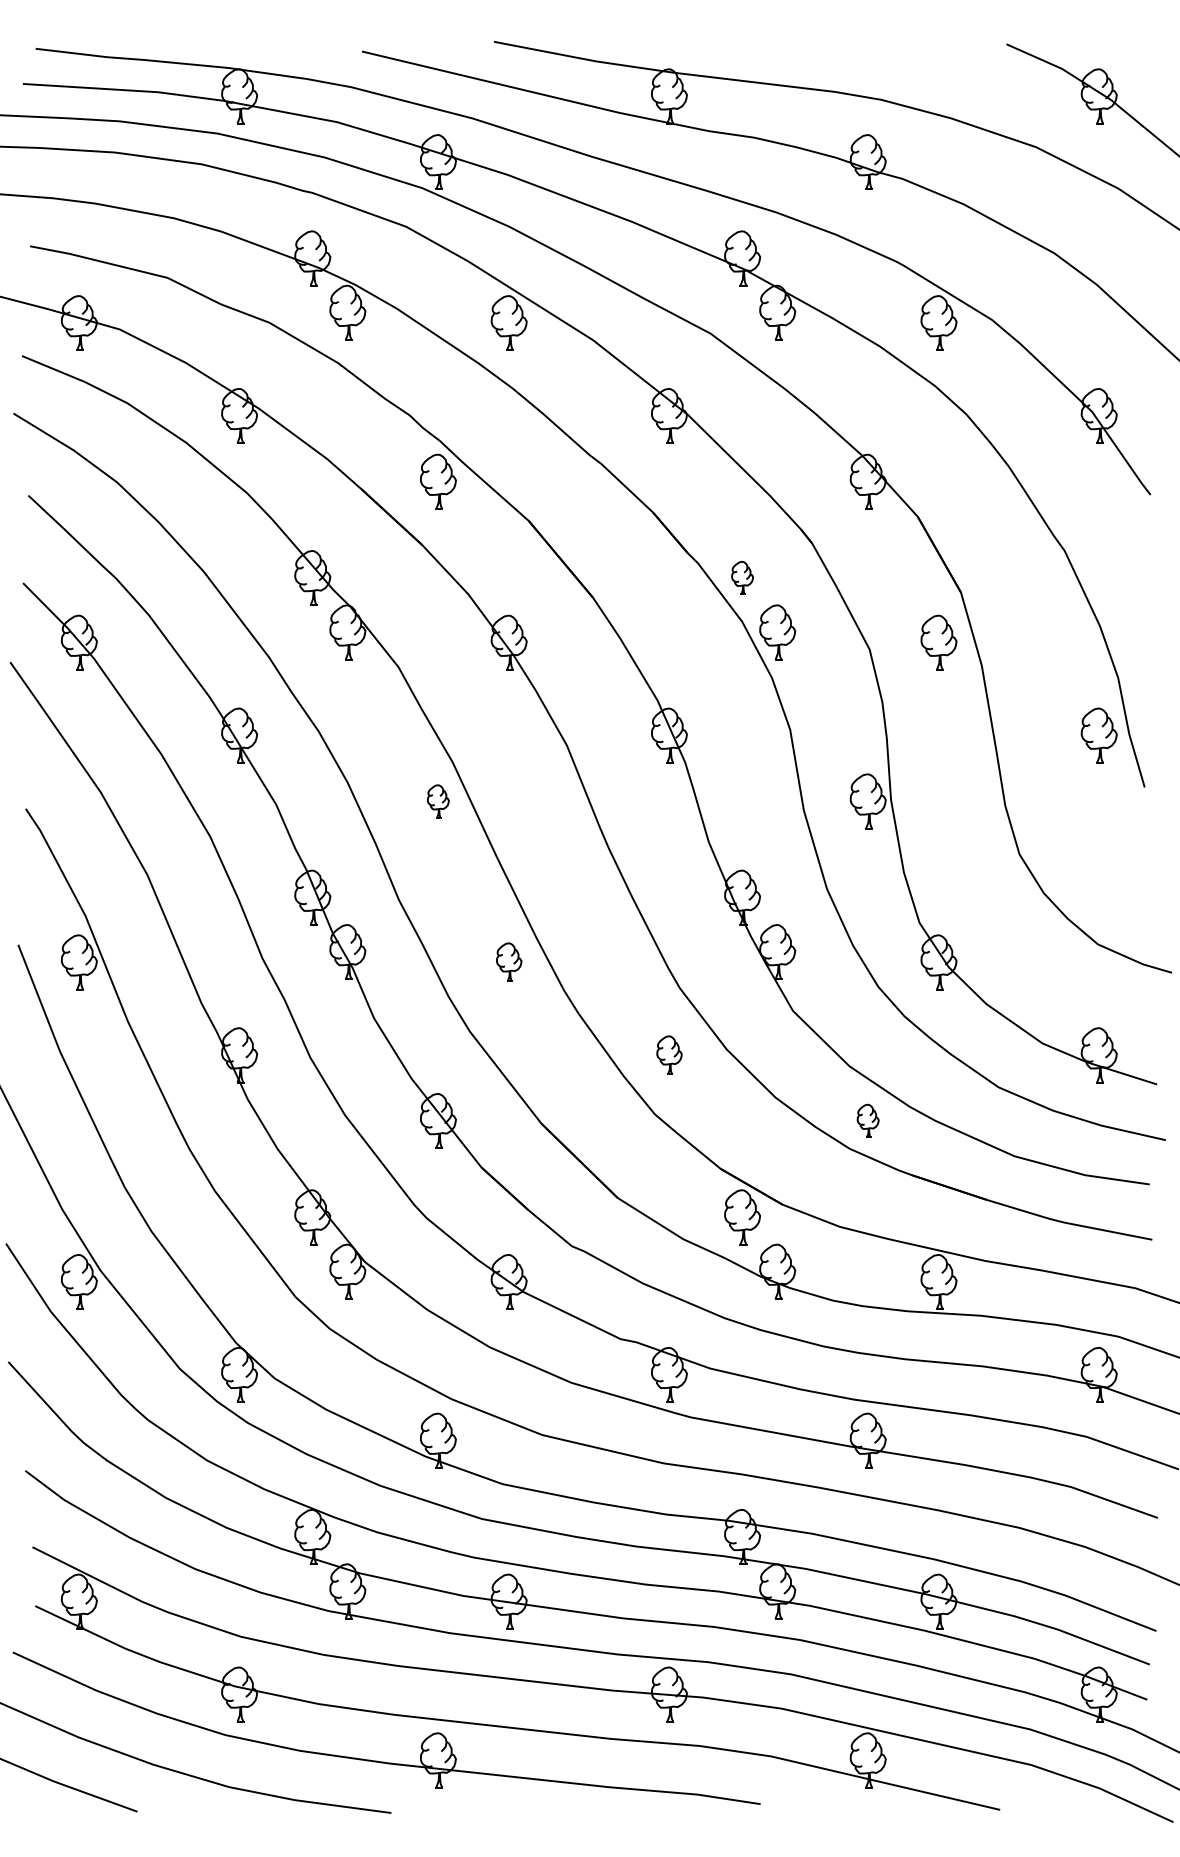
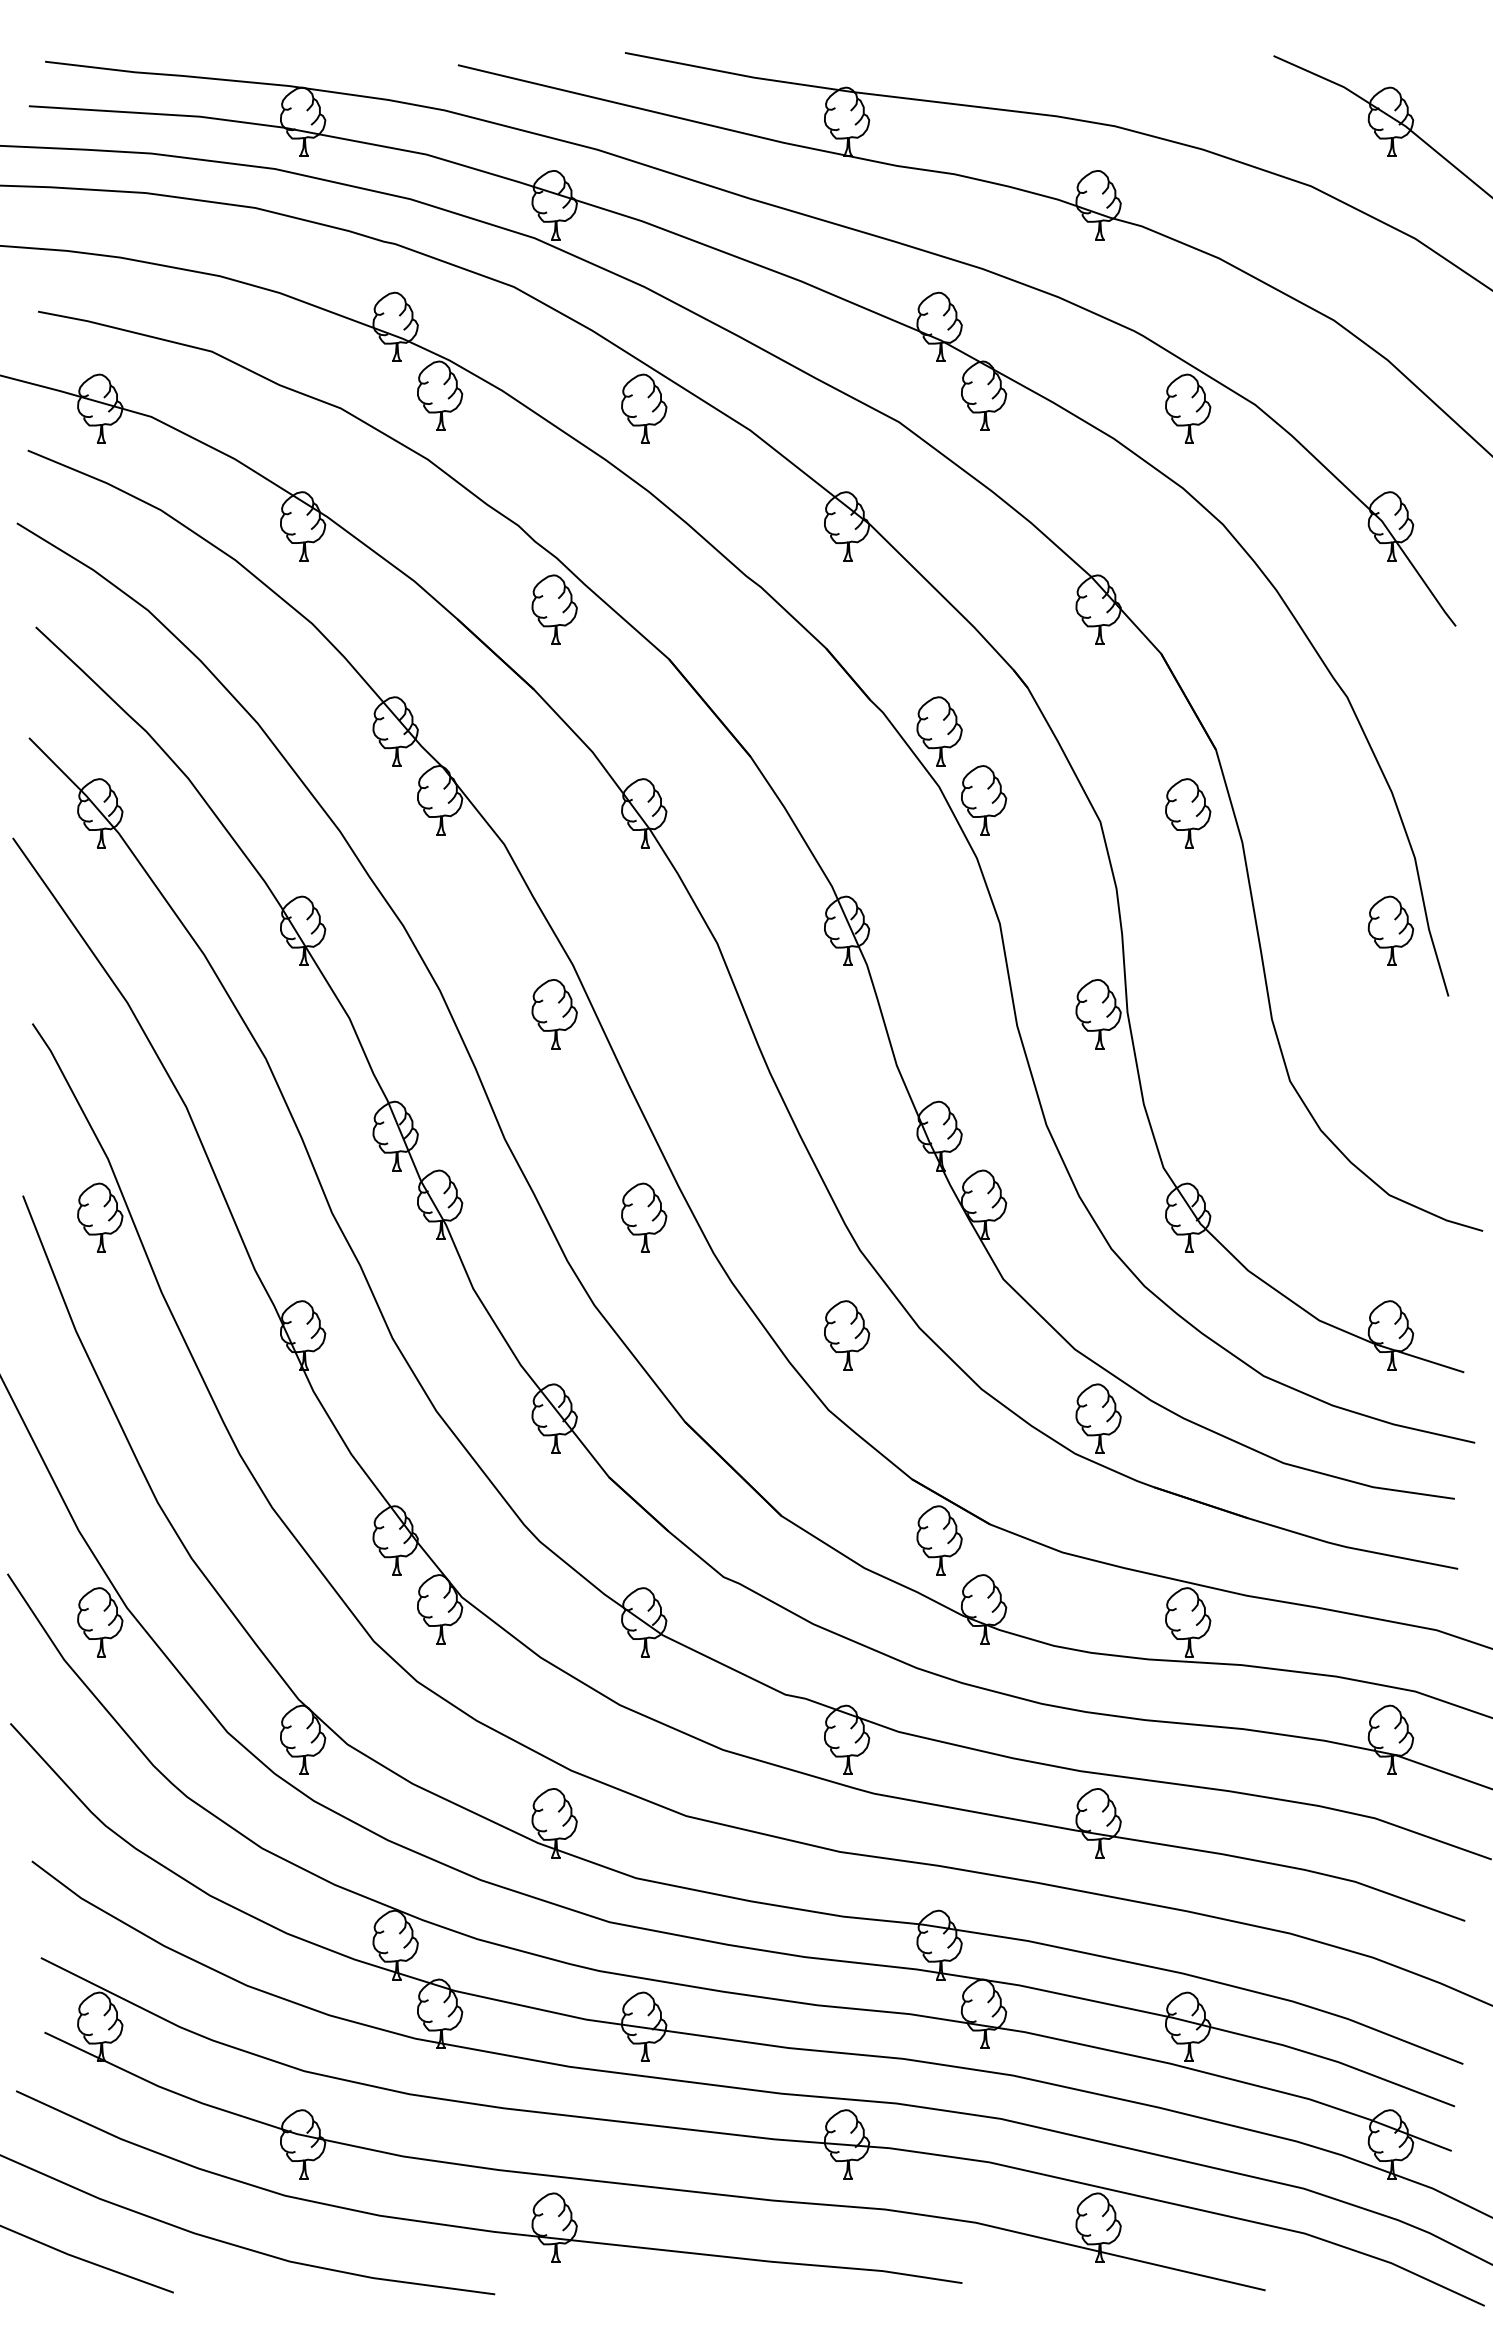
part: (742, 578) -> (939, 731), size x1.67
part: (438, 801) -> (554, 1014), size x1.67
part: (509, 962) -> (644, 1217), size x1.43
part: (669, 1055) -> (847, 1335), size x1.43
part: (868, 1120) -> (1098, 1418), size x1.67

